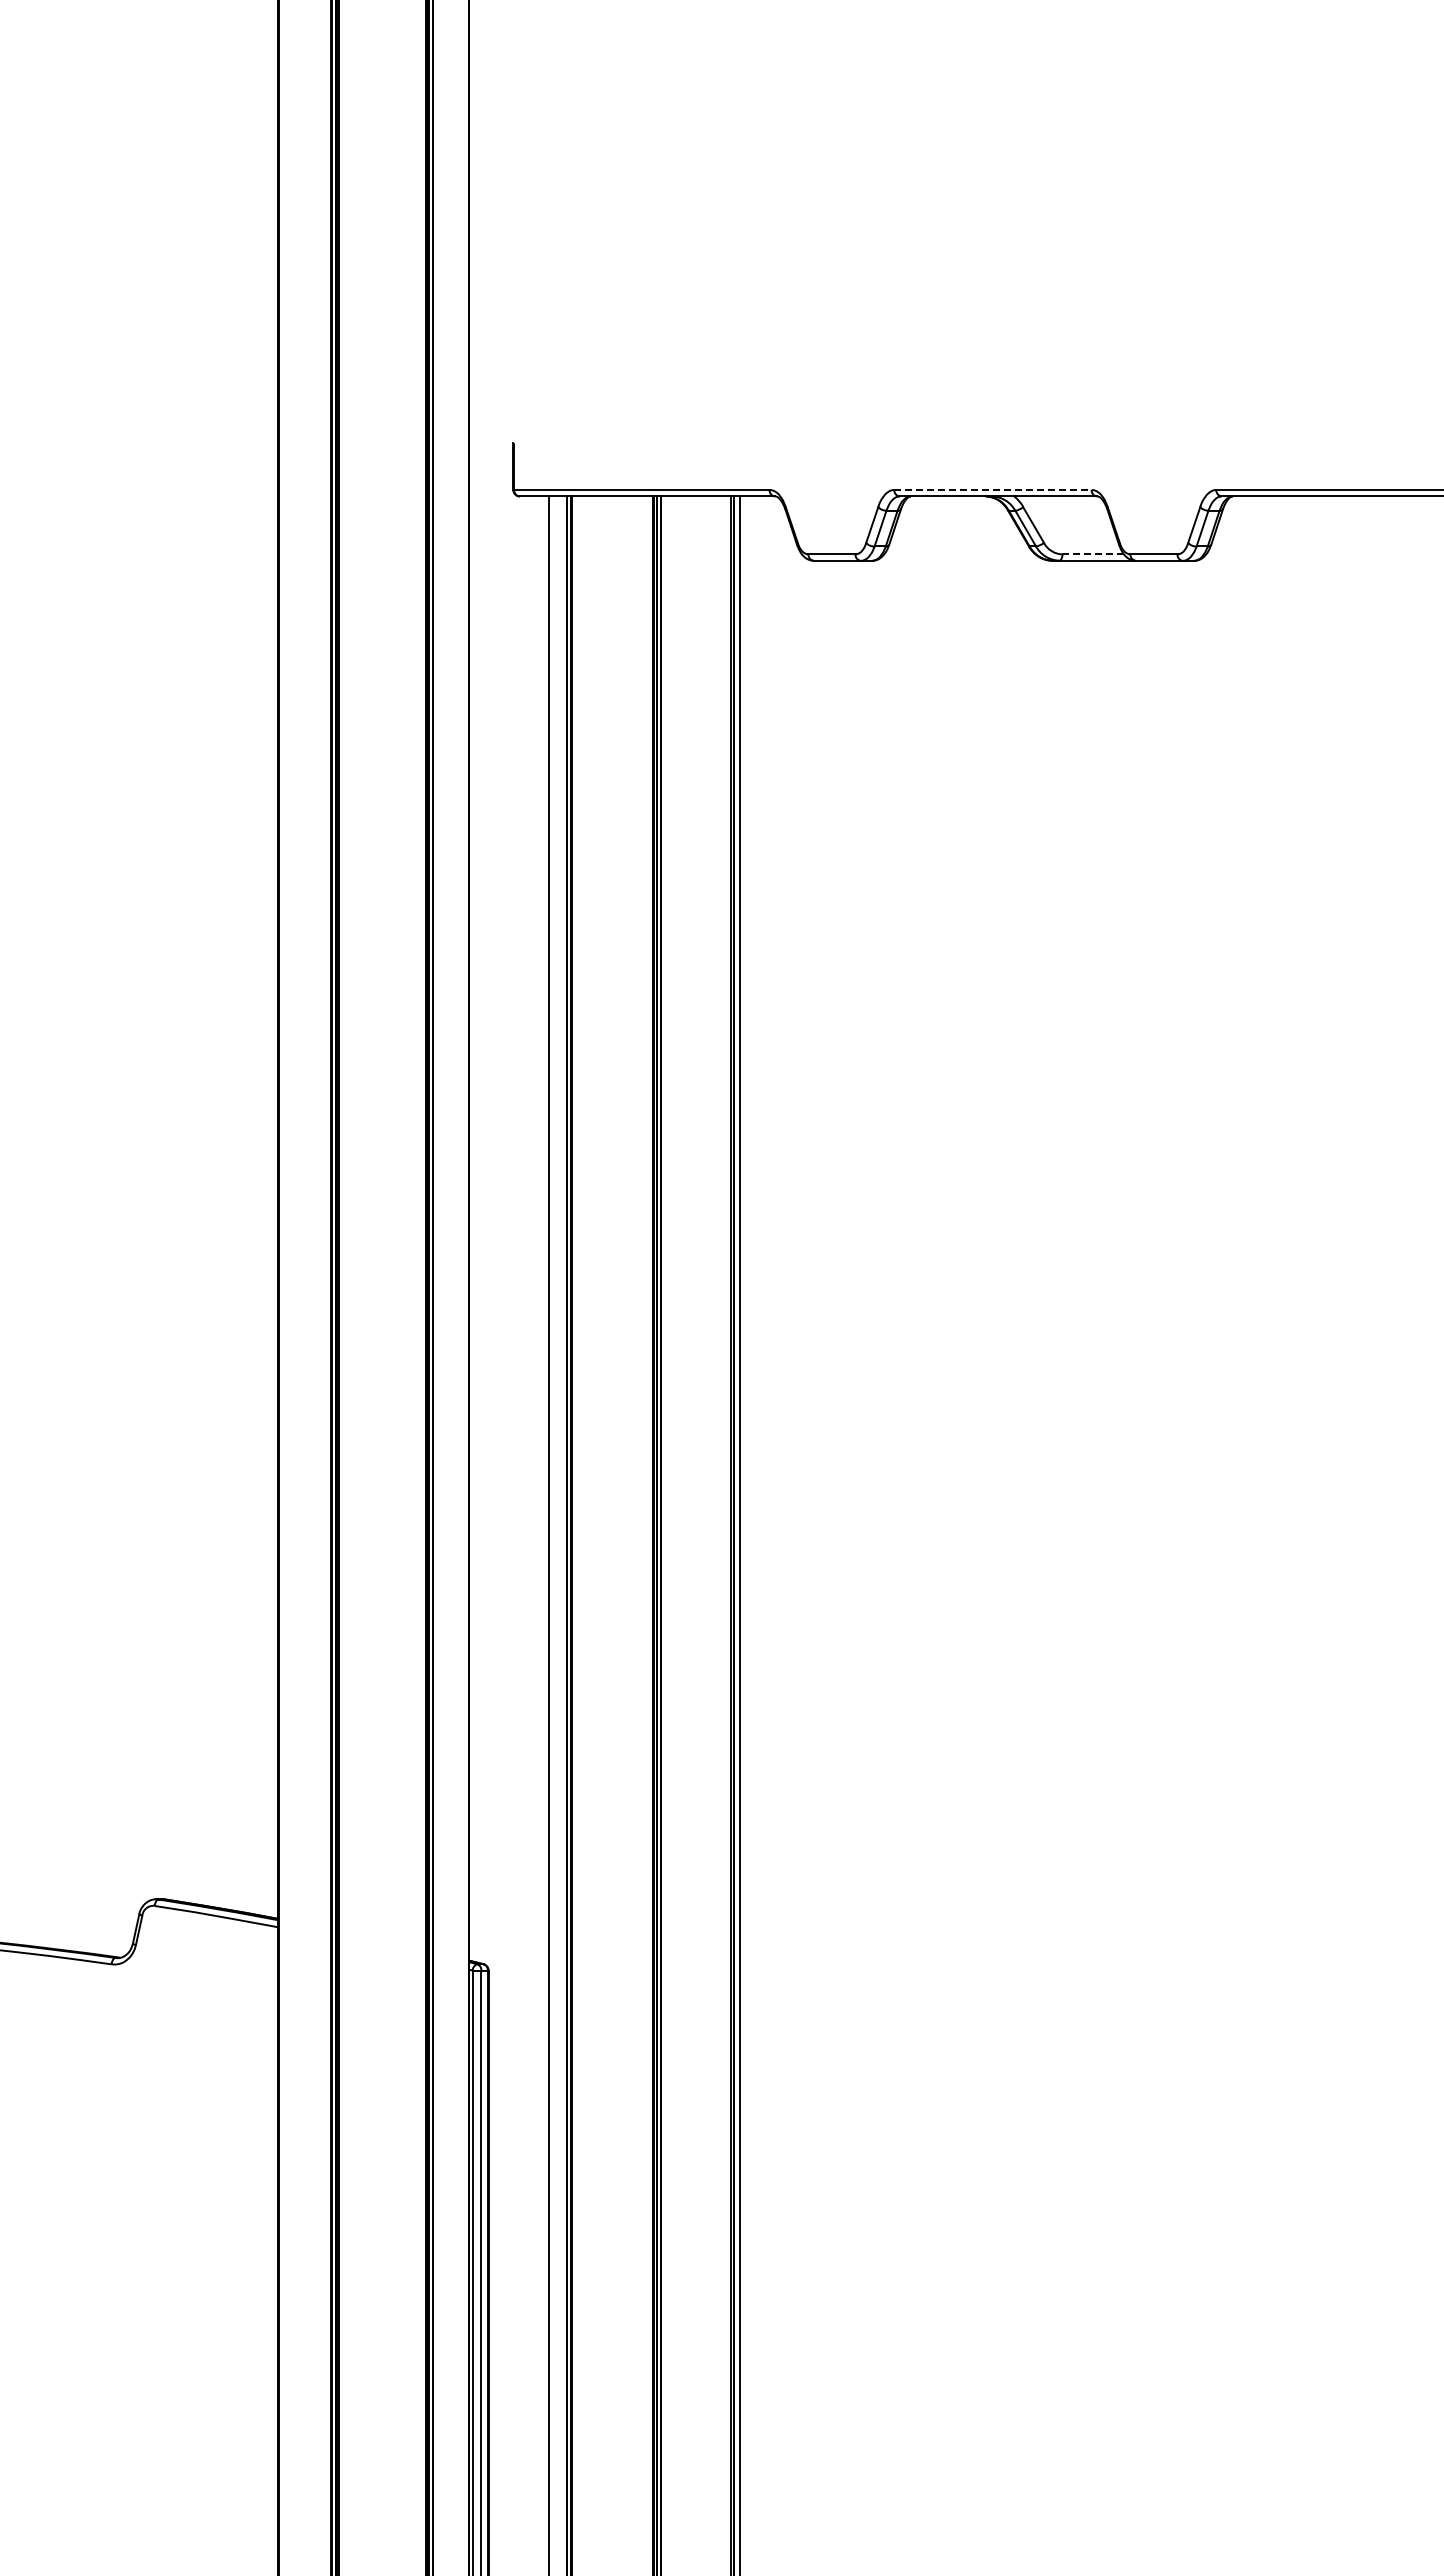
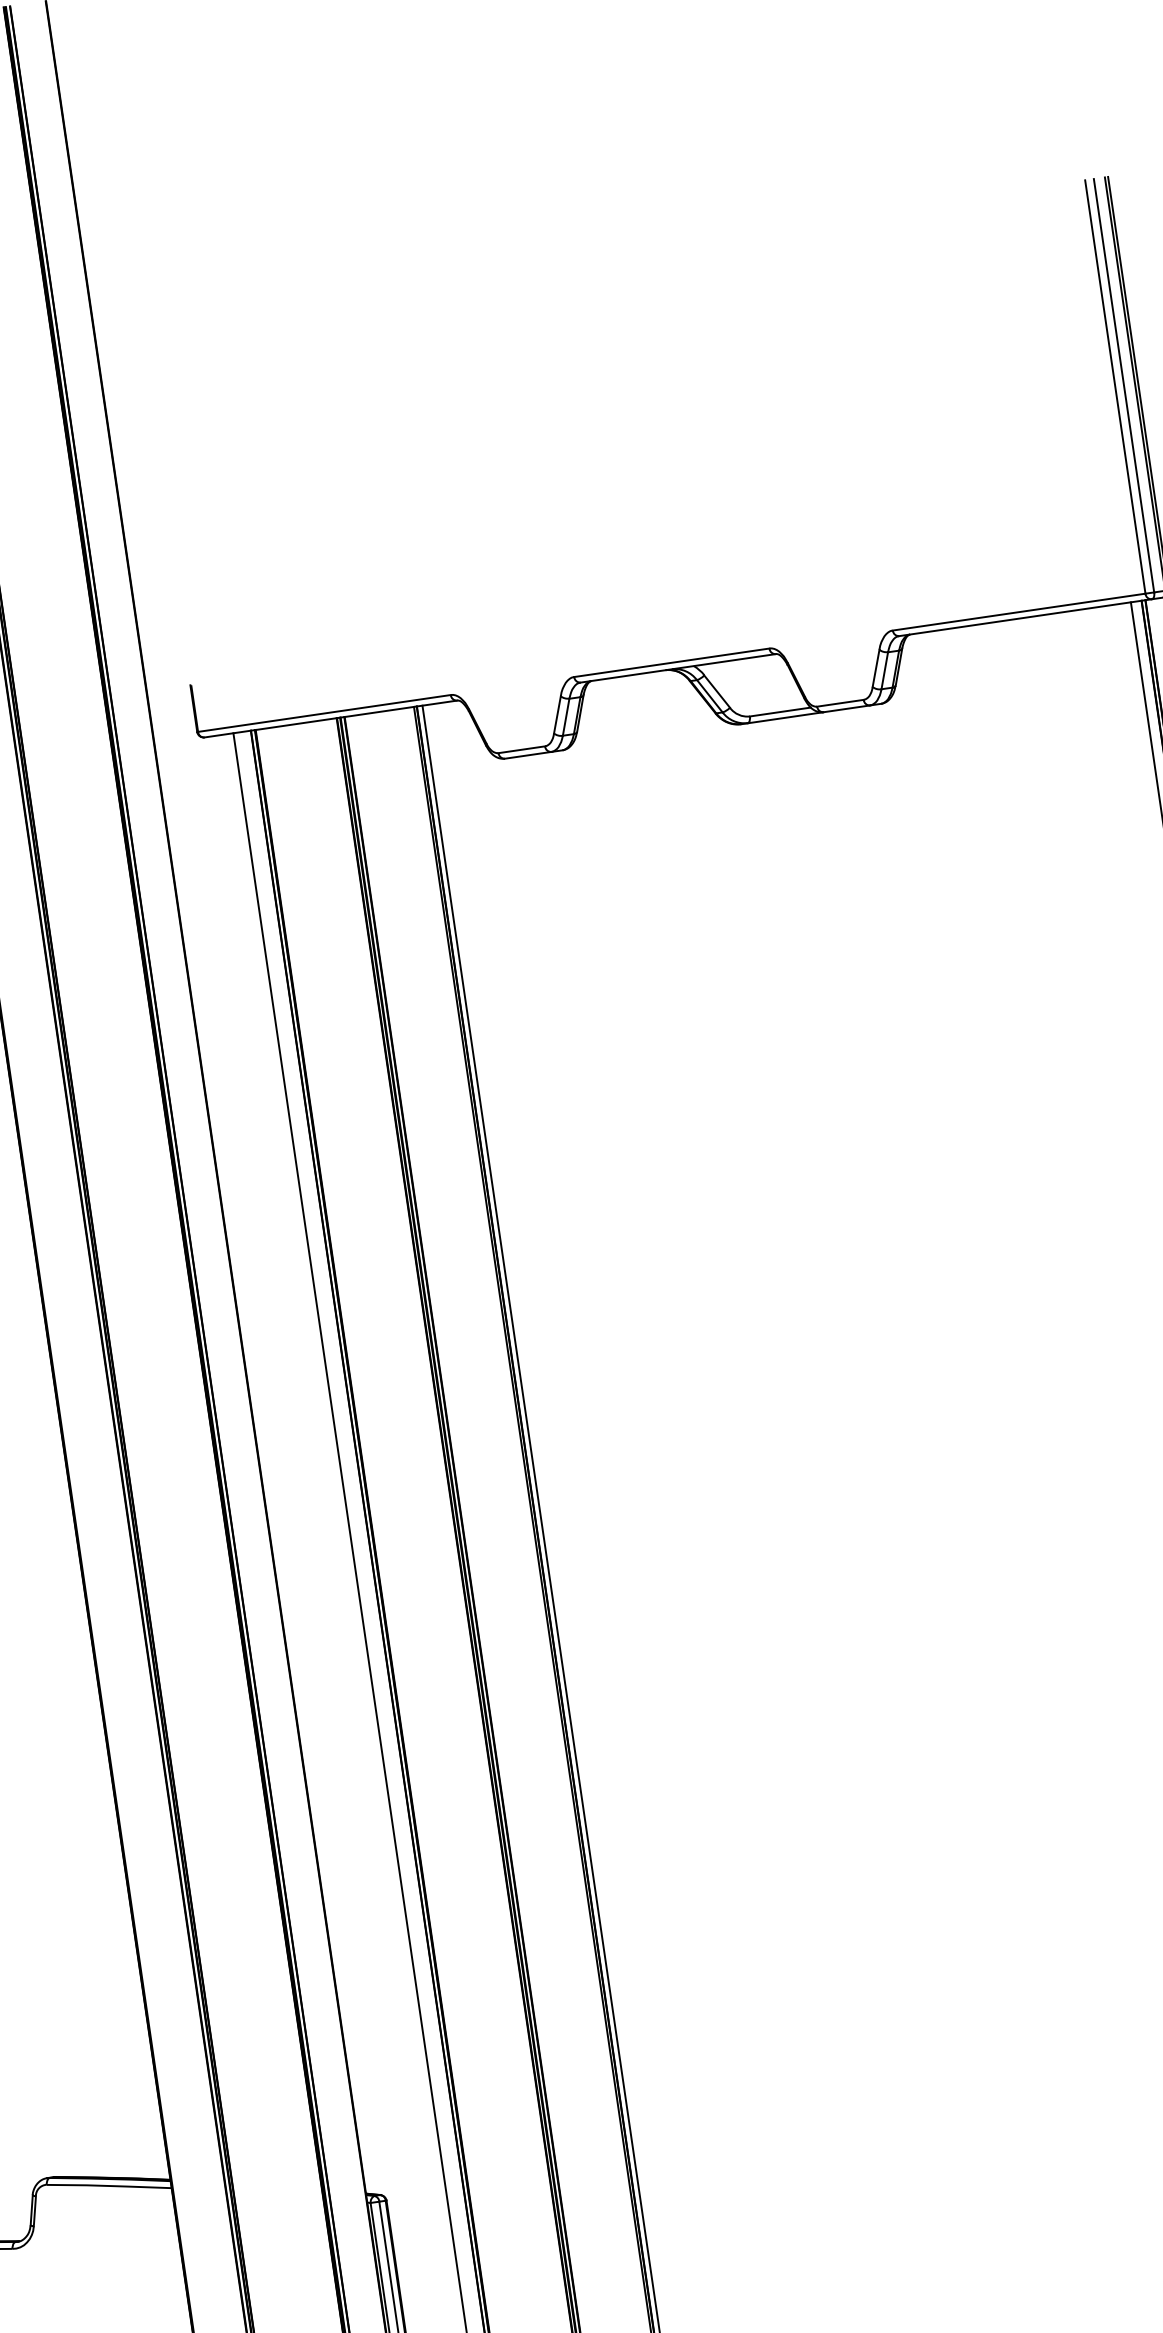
line: (992, 490) -> (671, 663), dashed -> solid
line: (1093, 554) -> (780, 712), dashed -> solid

